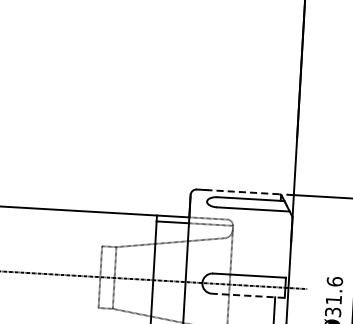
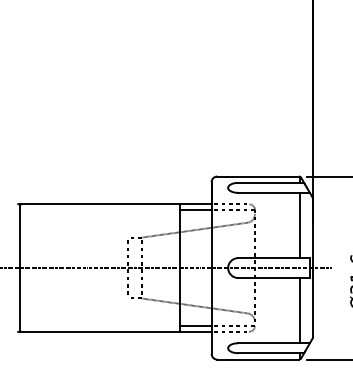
line: (242, 192) -> (262, 176), dashed -> solid
line: (278, 244) -> (300, 225), added
line: (248, 295) -> (274, 277), dashed -> solid

